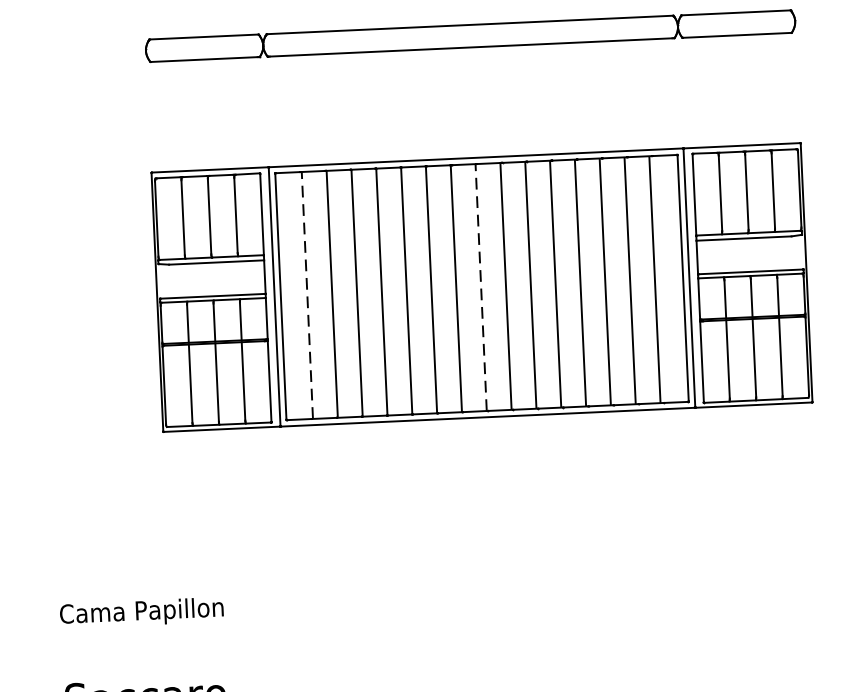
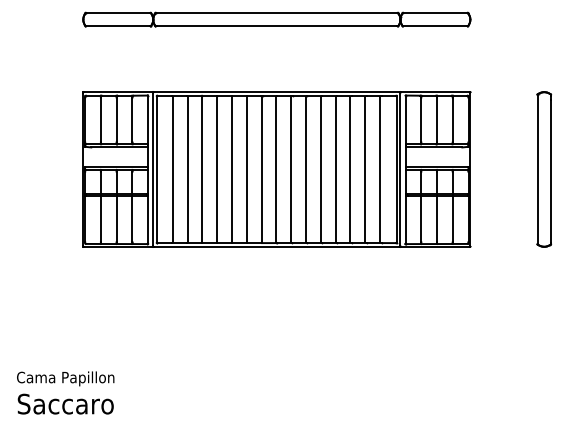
line: (481, 287) -> (276, 169), dashed -> solid
line: (306, 295) -> (172, 169), dashed -> solid
text: (141, 612) -> (65, 378), moved

